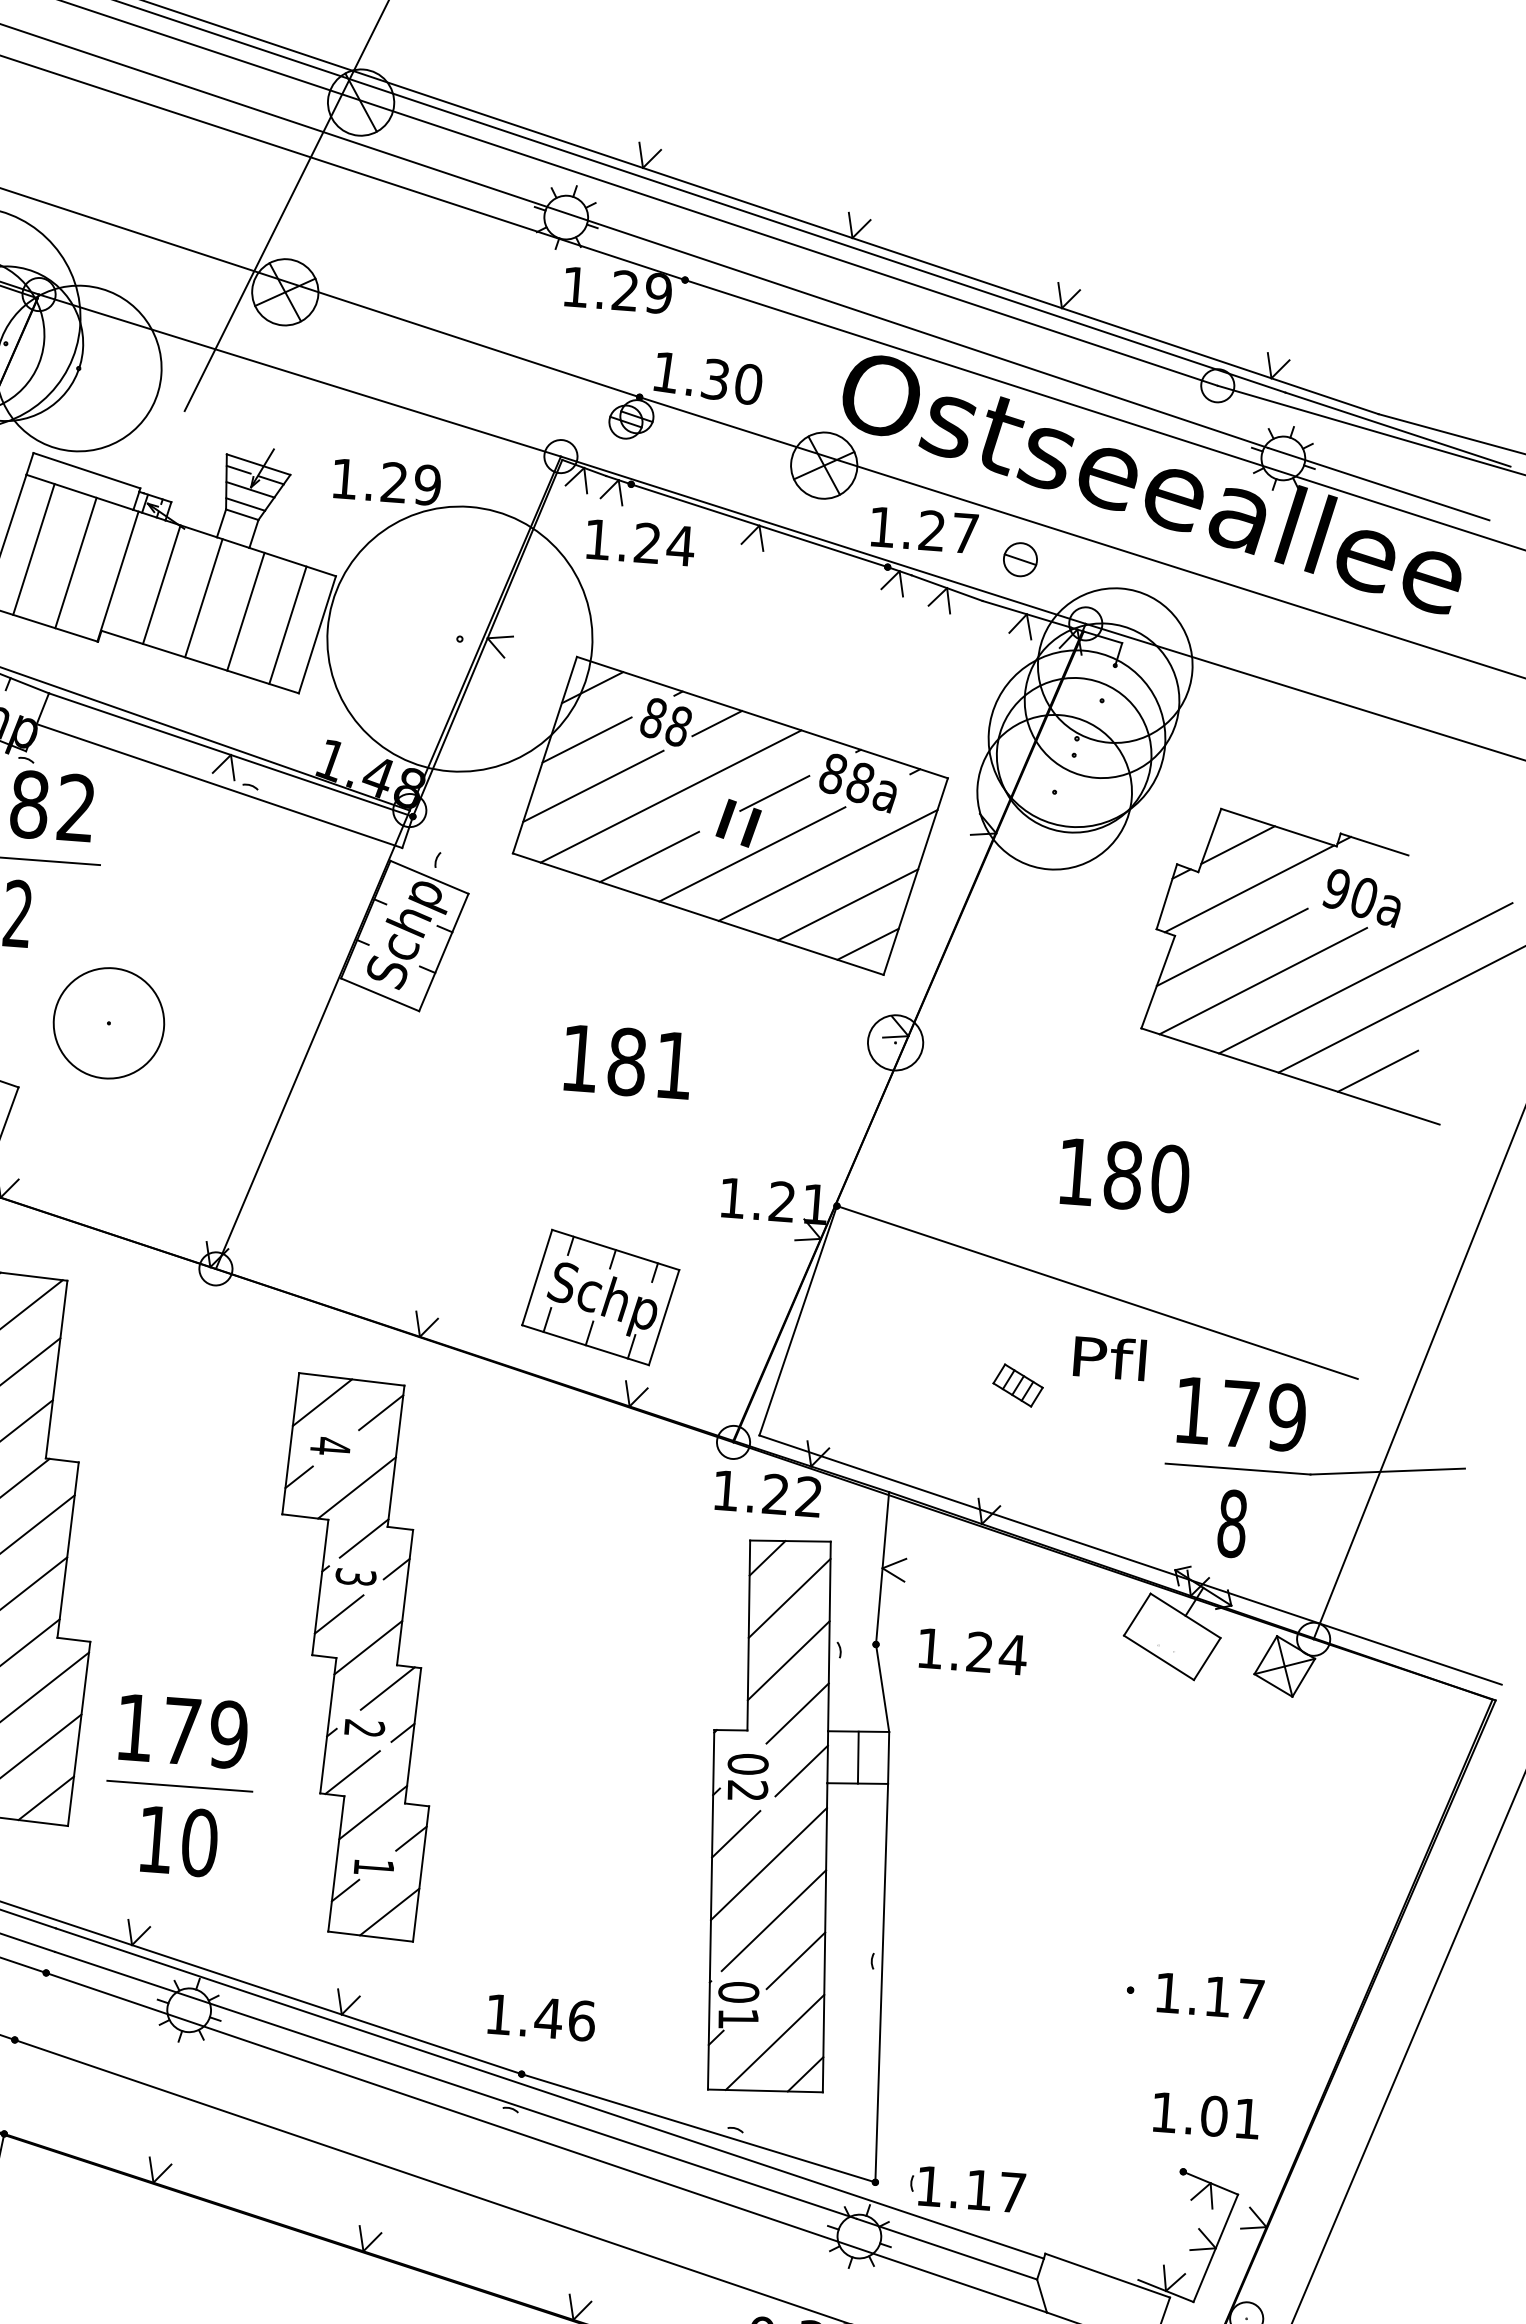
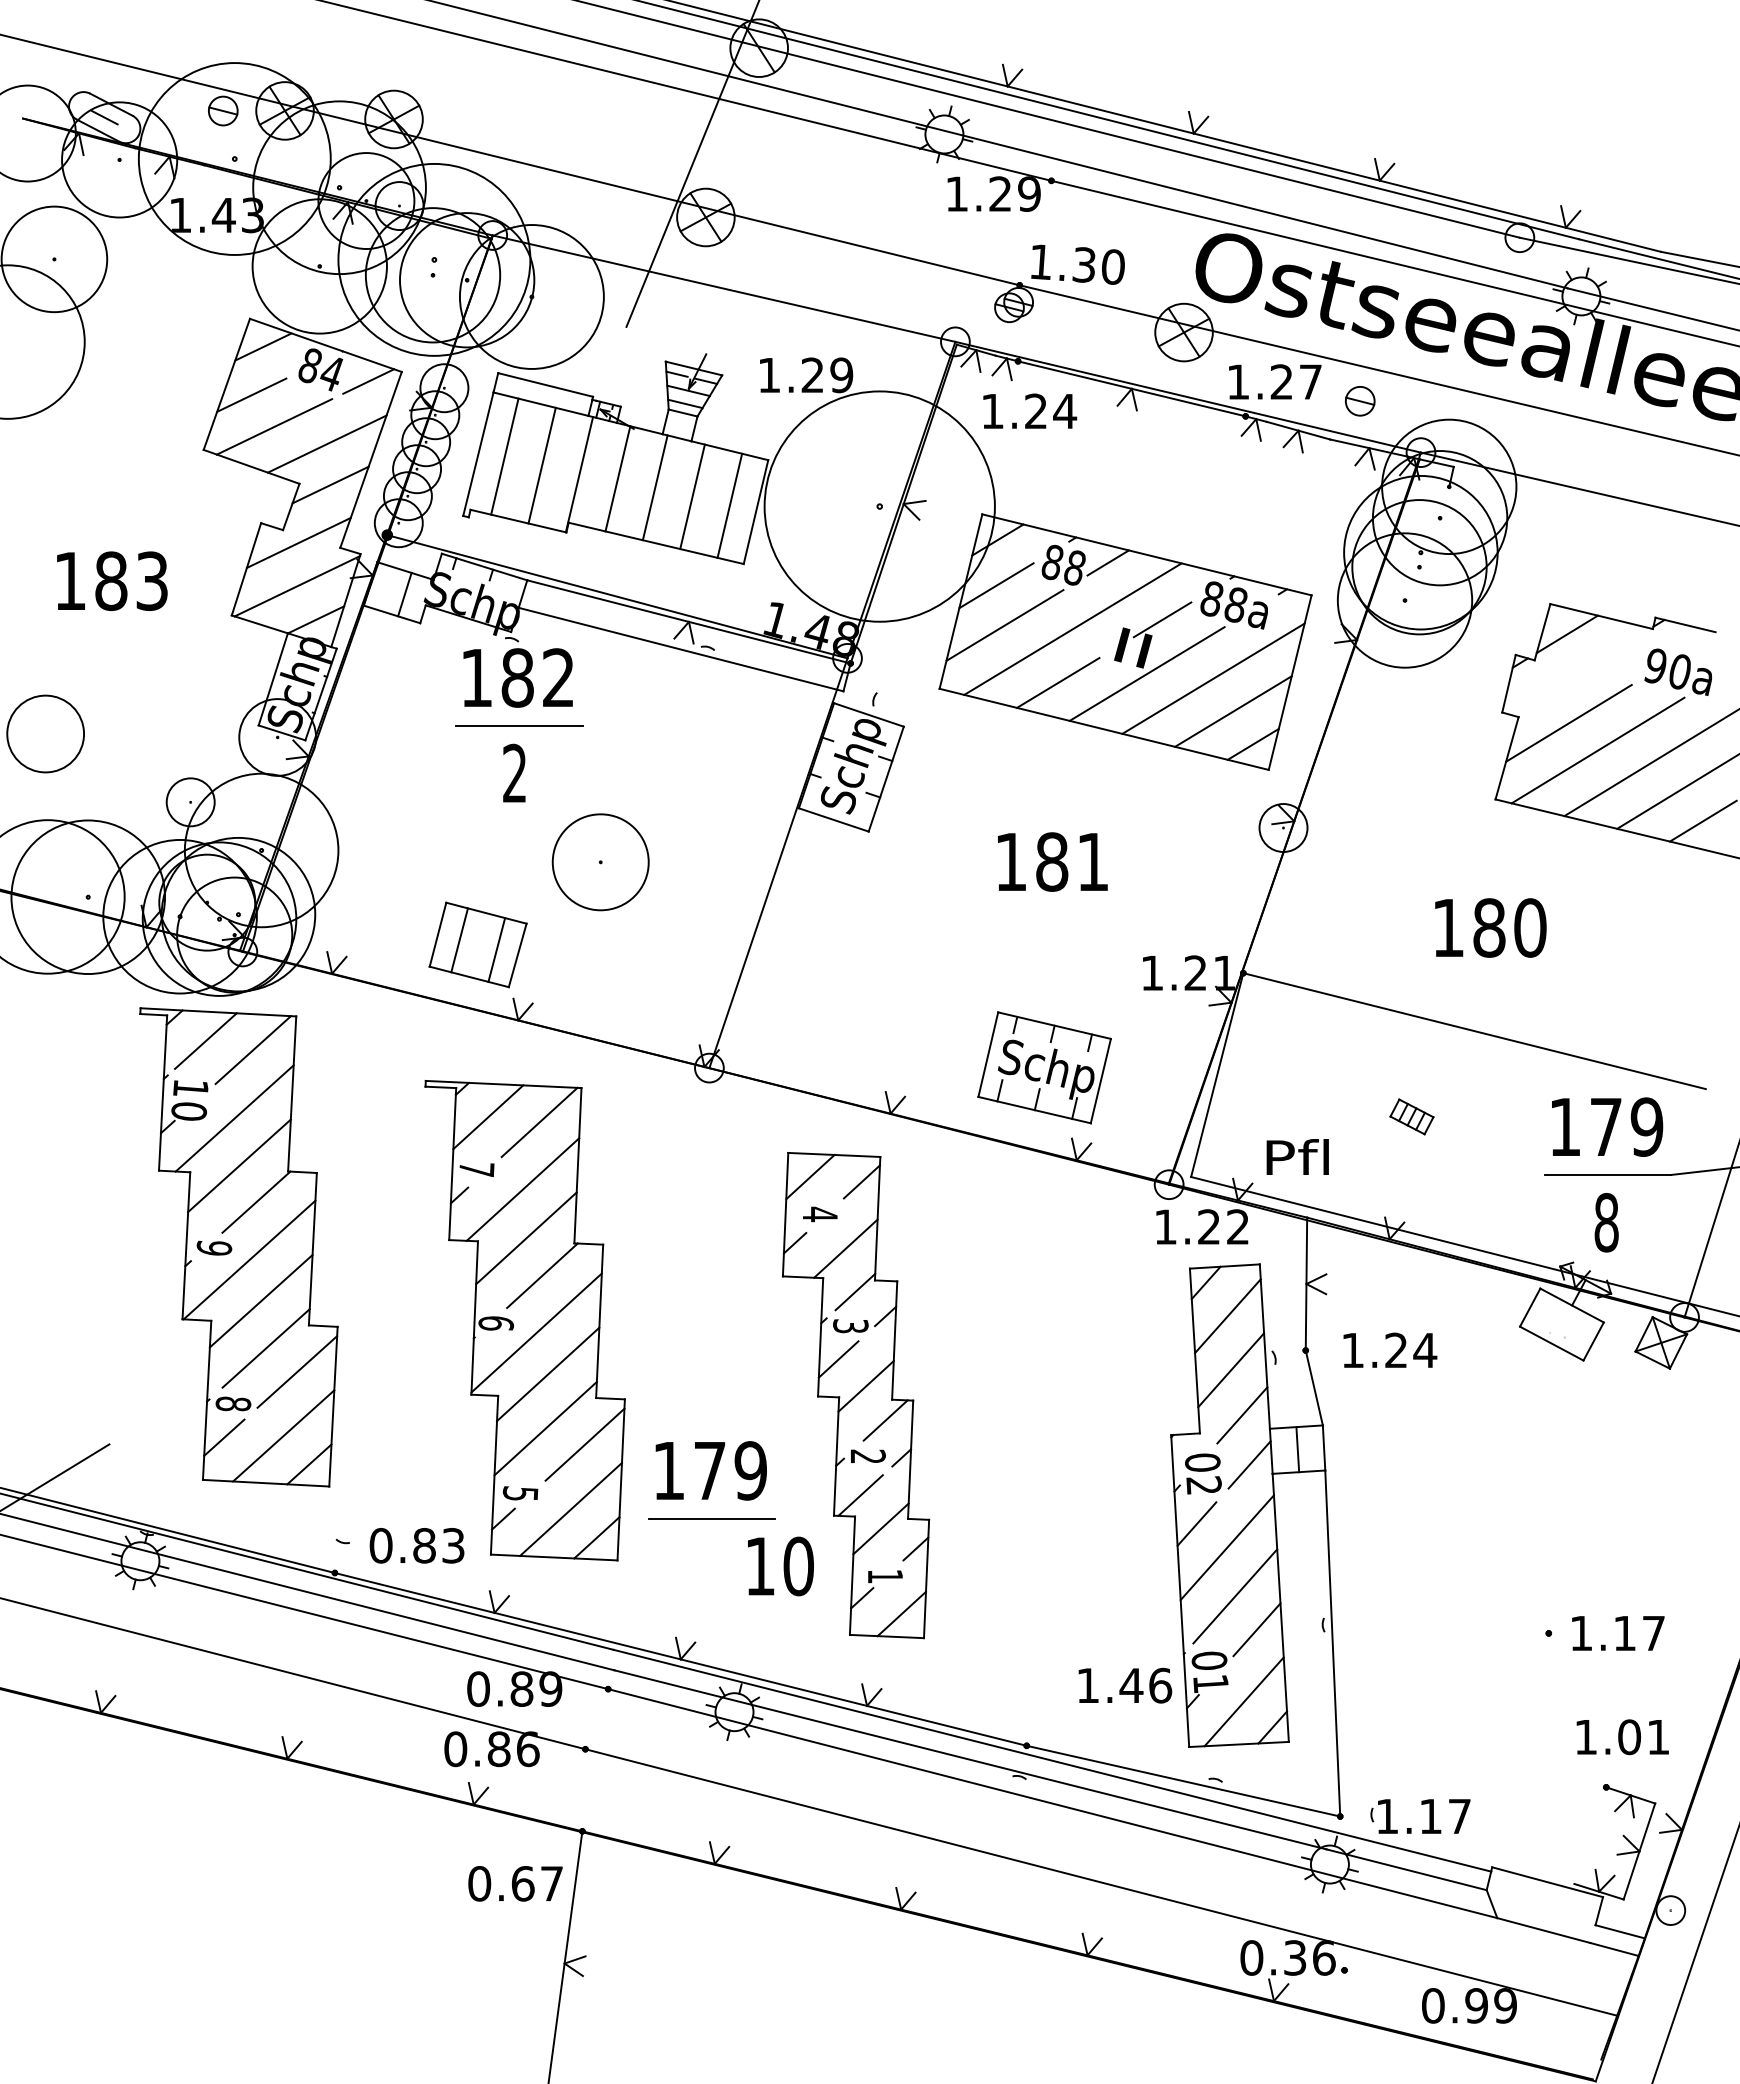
line: (1248, 888) -> (1579, 671), removed
text: (1109, 1357) -> (1297, 1156), moved
text: (178, 1841) -> (780, 1566), moved
text: (541, 2017) -> (1125, 1685), moved

